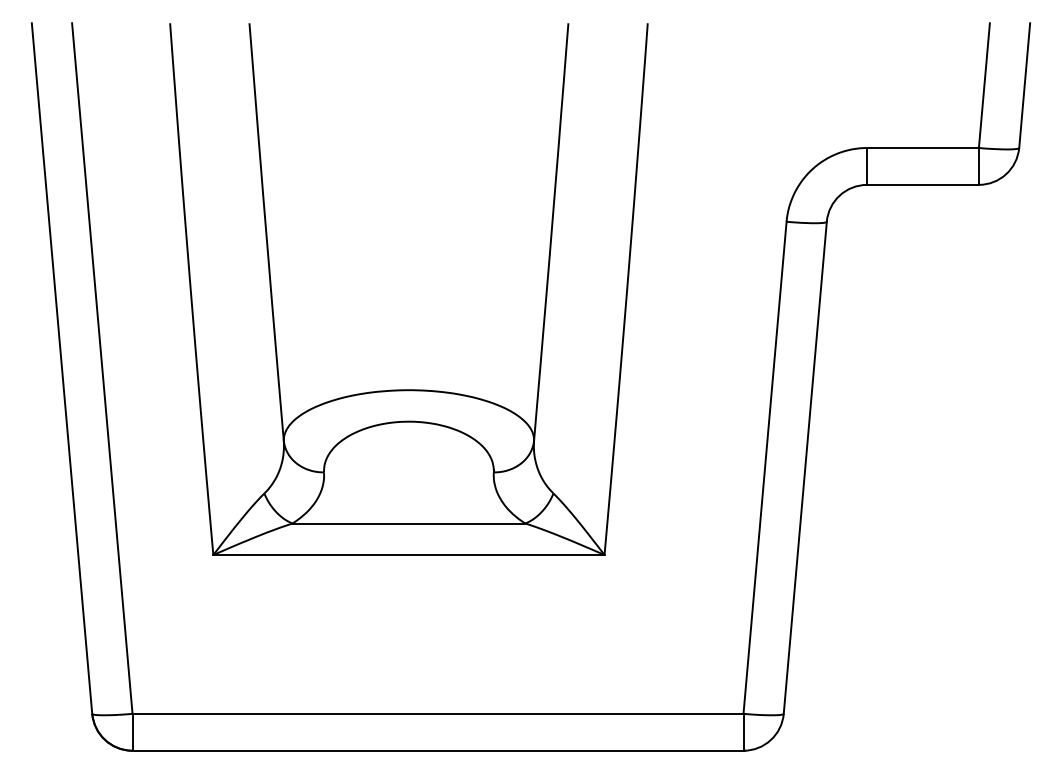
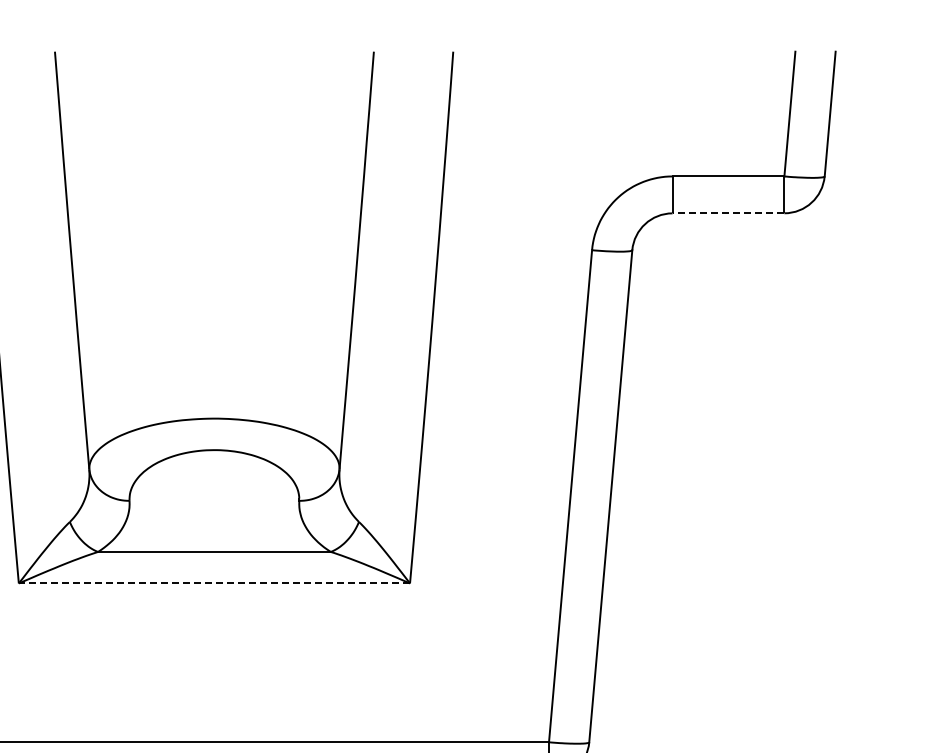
line: (922, 184) -> (728, 212), solid -> dashed
line: (408, 555) -> (214, 583), solid -> dashed

